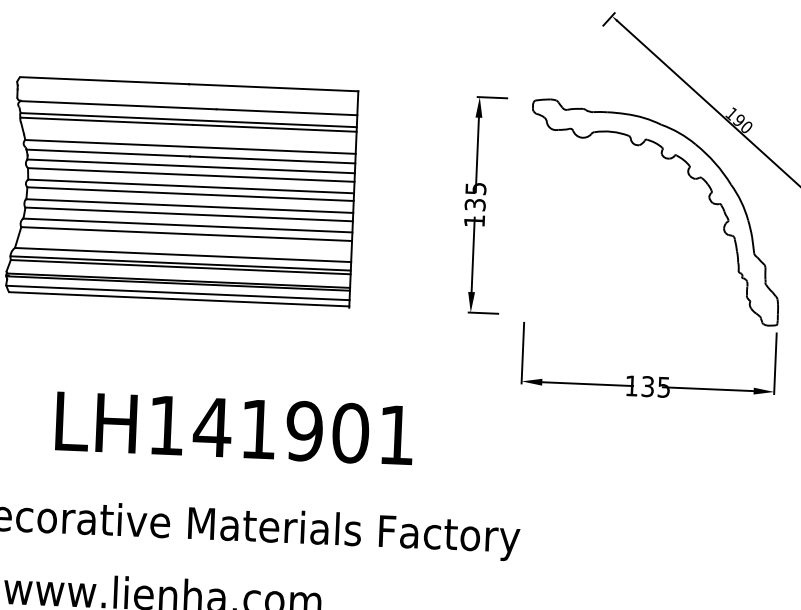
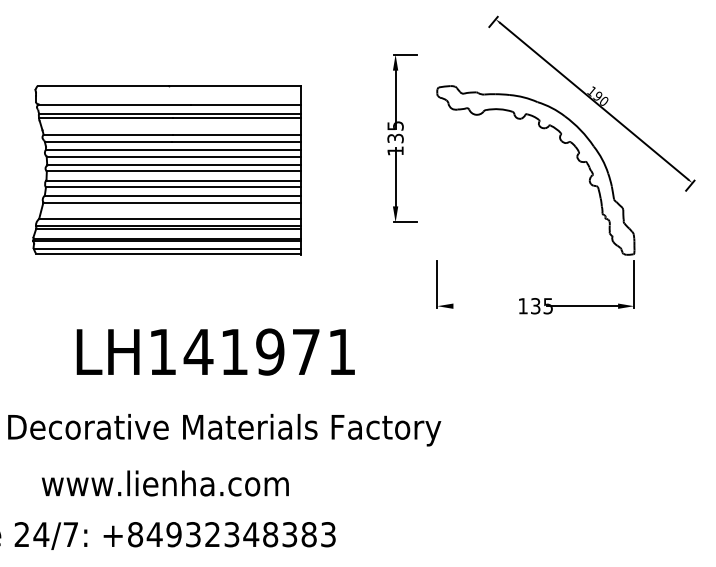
part: (484, 205) -> (402, 138), moved
line: (587, 384) -> (488, 306), removed
text: (351, 432) -> (306, 351), LH141901 -> LH141971

